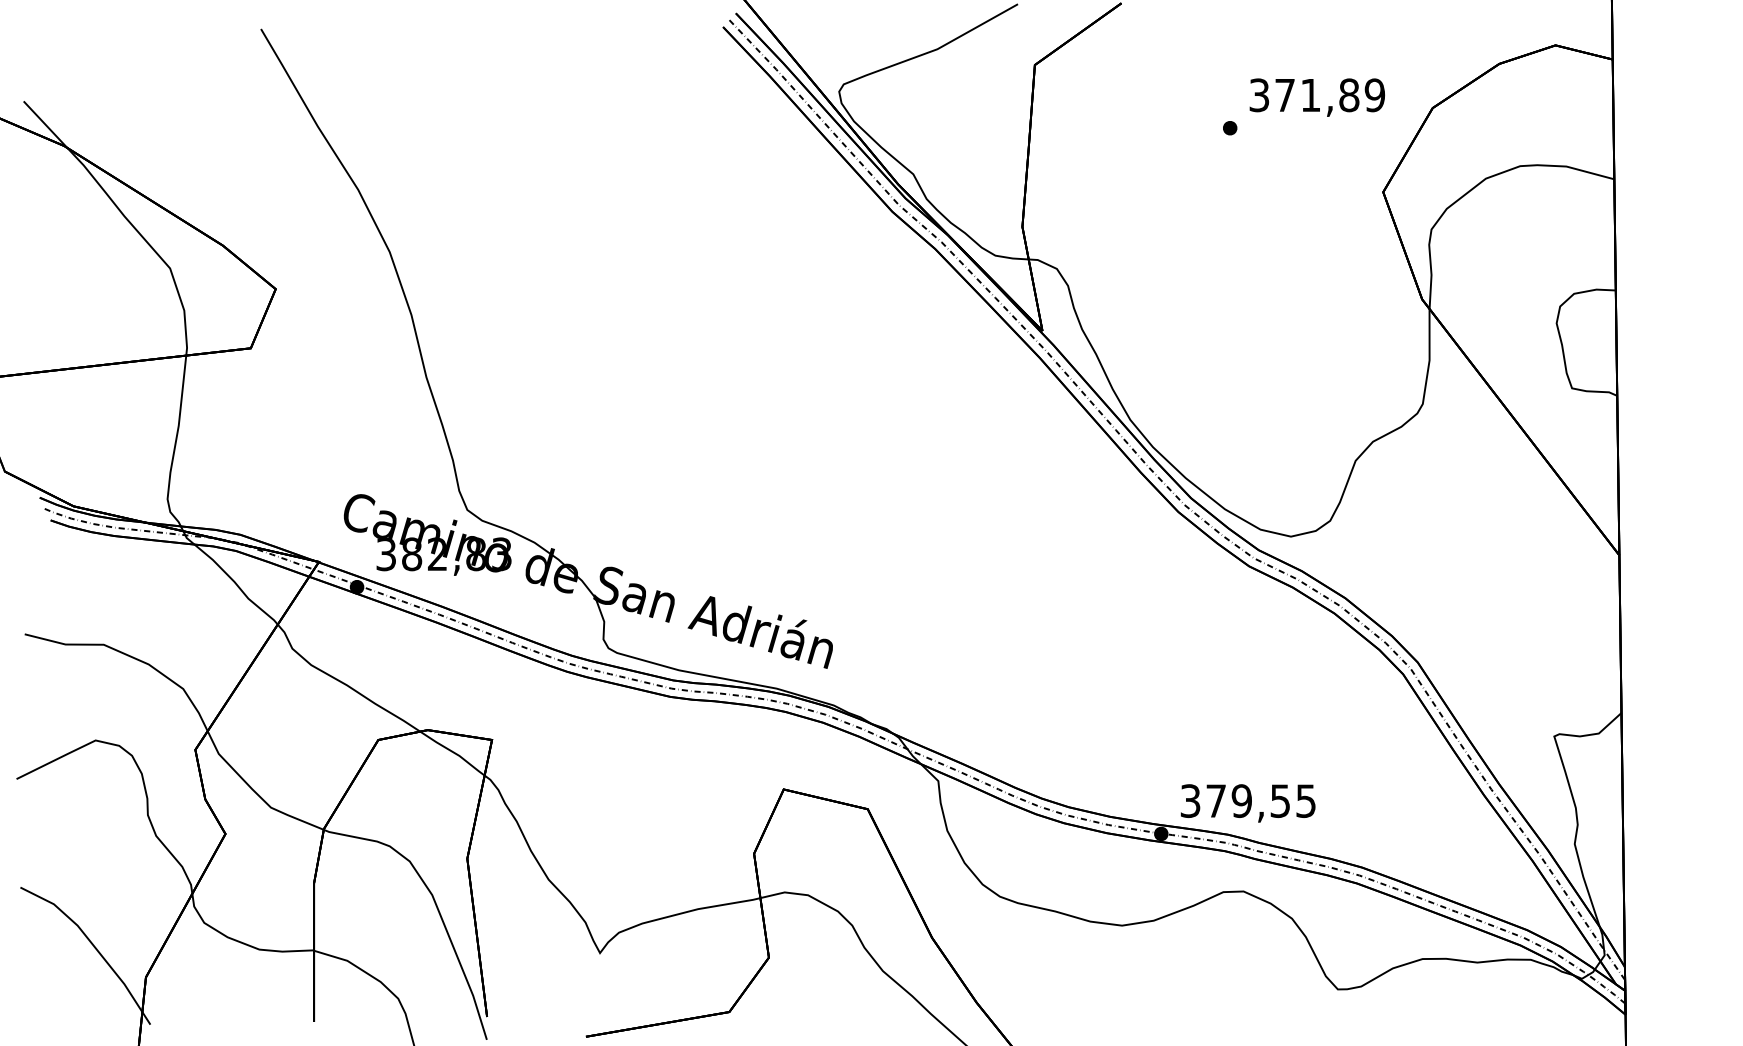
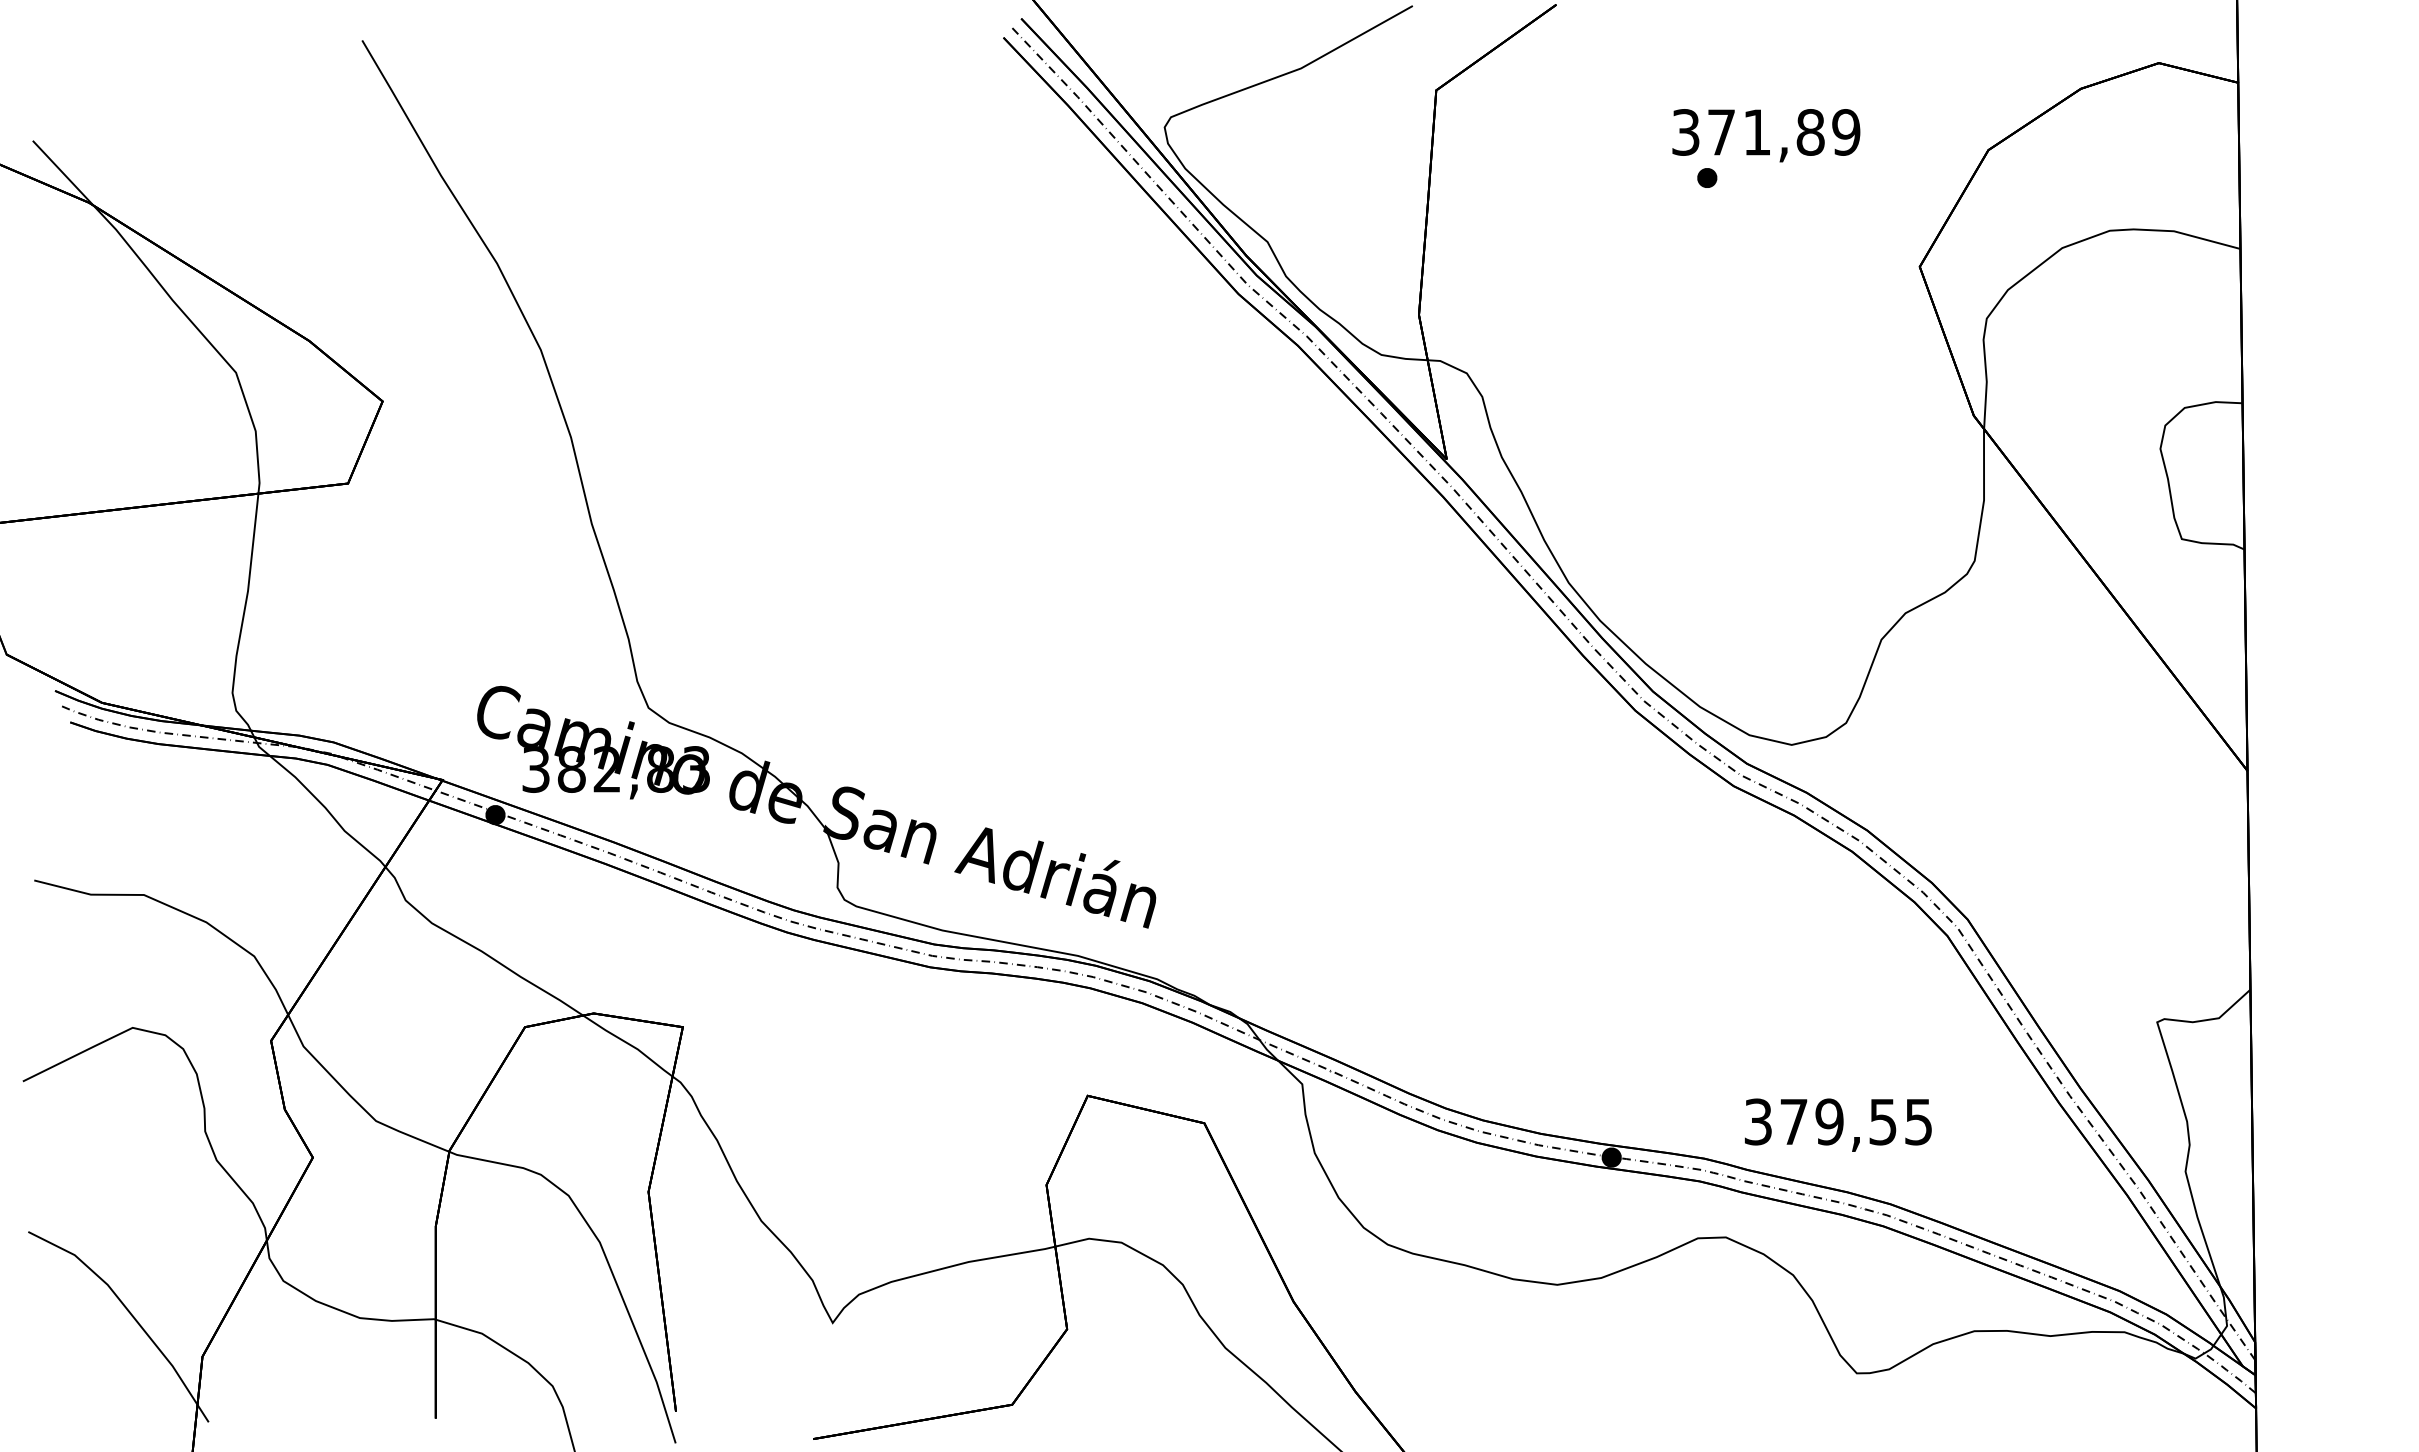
text: (1317, 97) -> (1766, 135), moved
text: (1248, 802) -> (1838, 1124), moved

